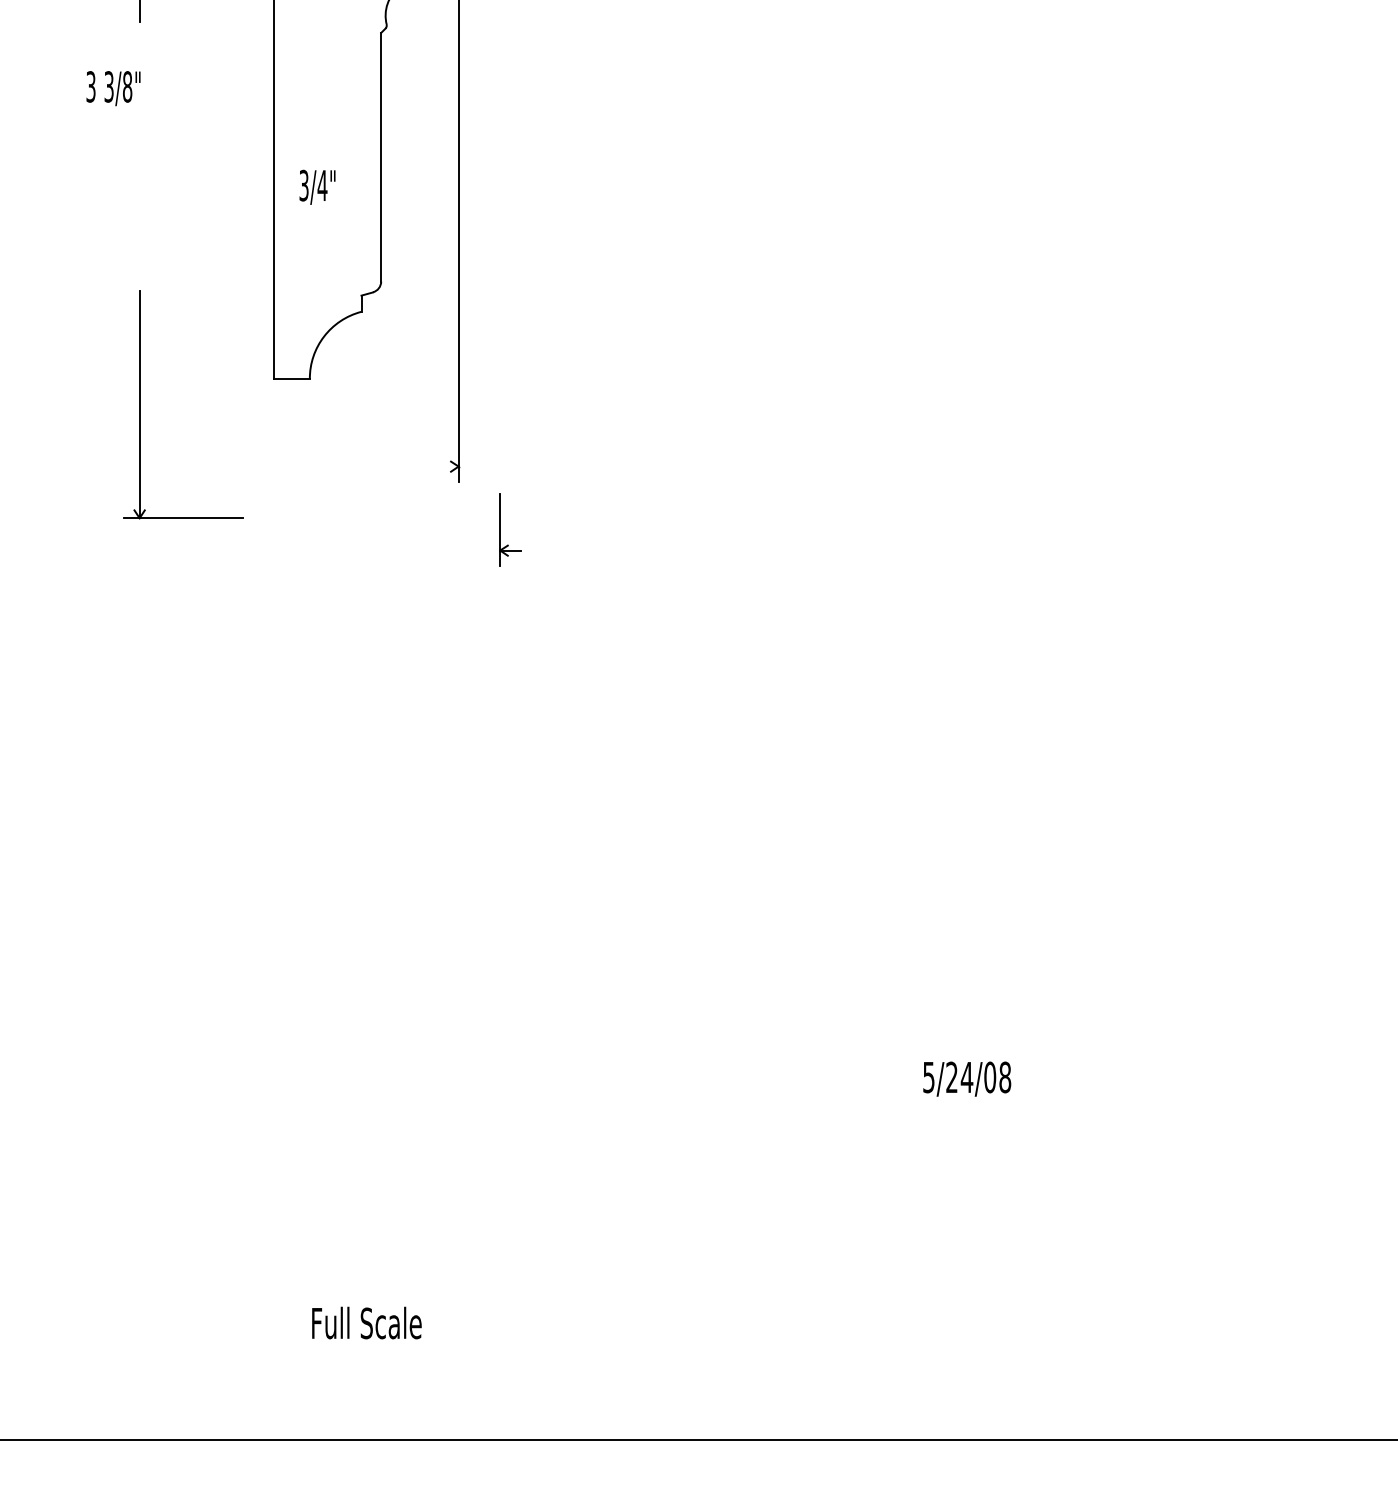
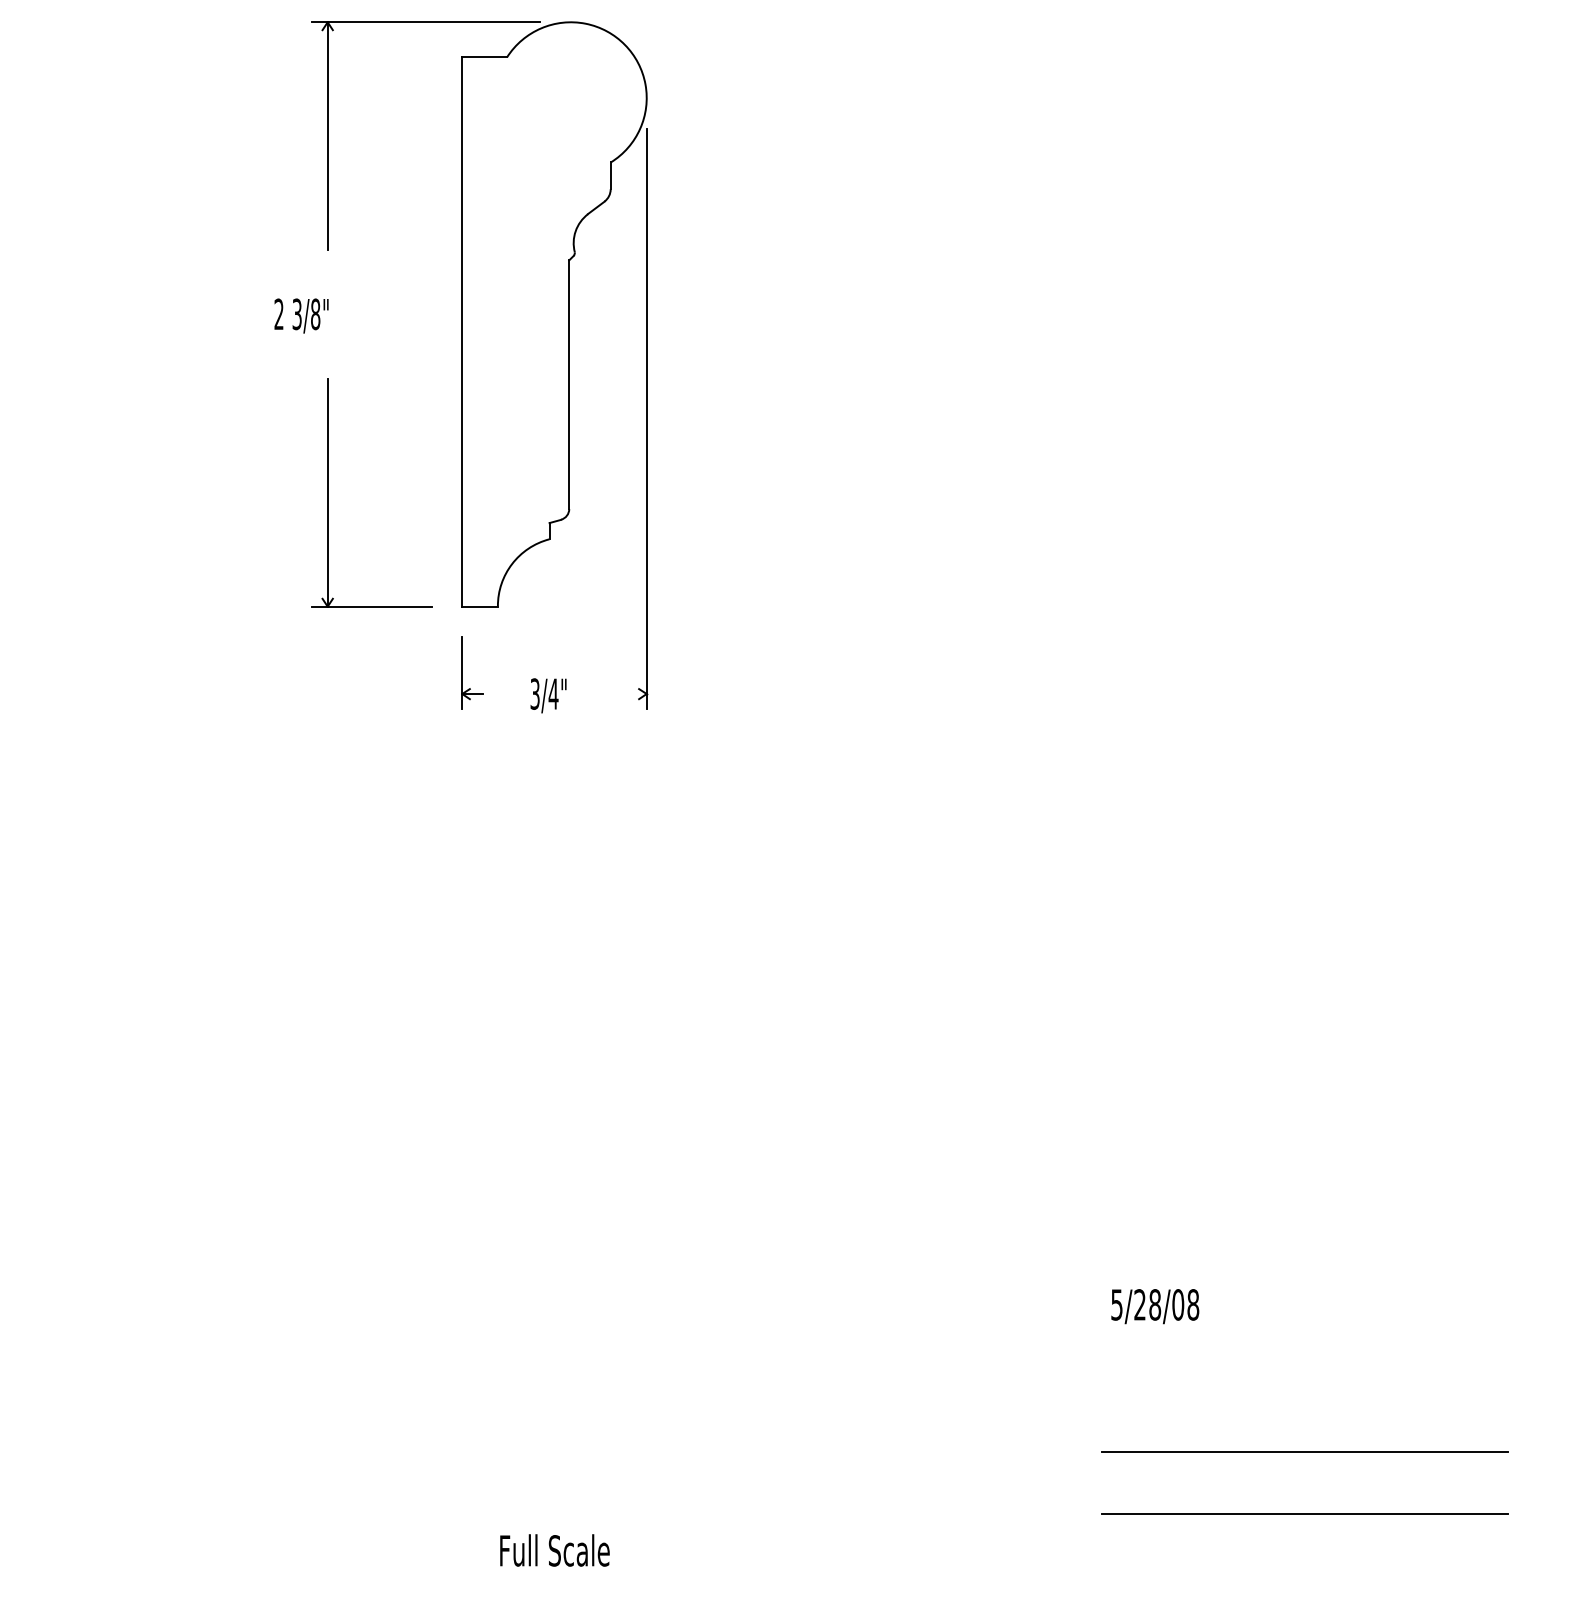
text: (90, 87) -> (278, 314), 3 -> 2
text: (317, 187) -> (548, 695), moved
part: (140, 404) -> (328, 492), moved
part: (500, 529) -> (462, 672), moved
text: (966, 1077) -> (1154, 1304), 5/24/08 -> 5/28/08
line: (1116, 1225) -> (1304, 1452), added
line: (1116, 1286) -> (1304, 1513), added

